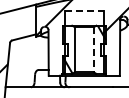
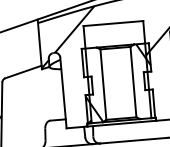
line: (84, 11) -> (113, 23), dashed -> solid
line: (94, 49) -> (134, 81), dashed -> solid

